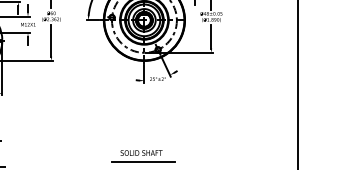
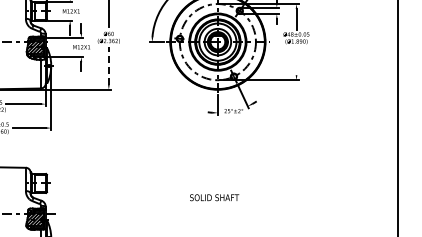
line: (211, 36) -> (296, 61), removed
line: (51, 40) -> (108, 65), solid -> dashed
line: (143, 162) -> (216, 208), removed

